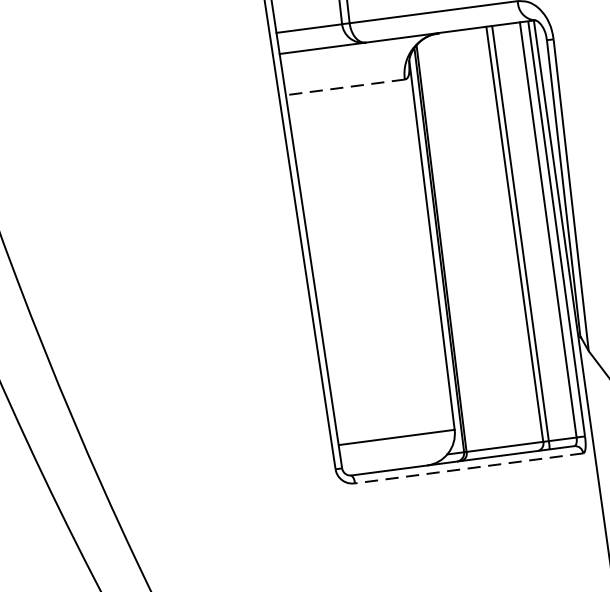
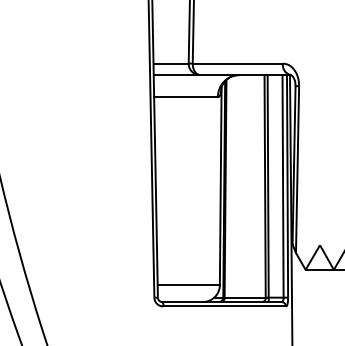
line: (346, 88) -> (186, 97), dashed -> solid
line: (468, 468) -> (224, 306), dashed -> solid

